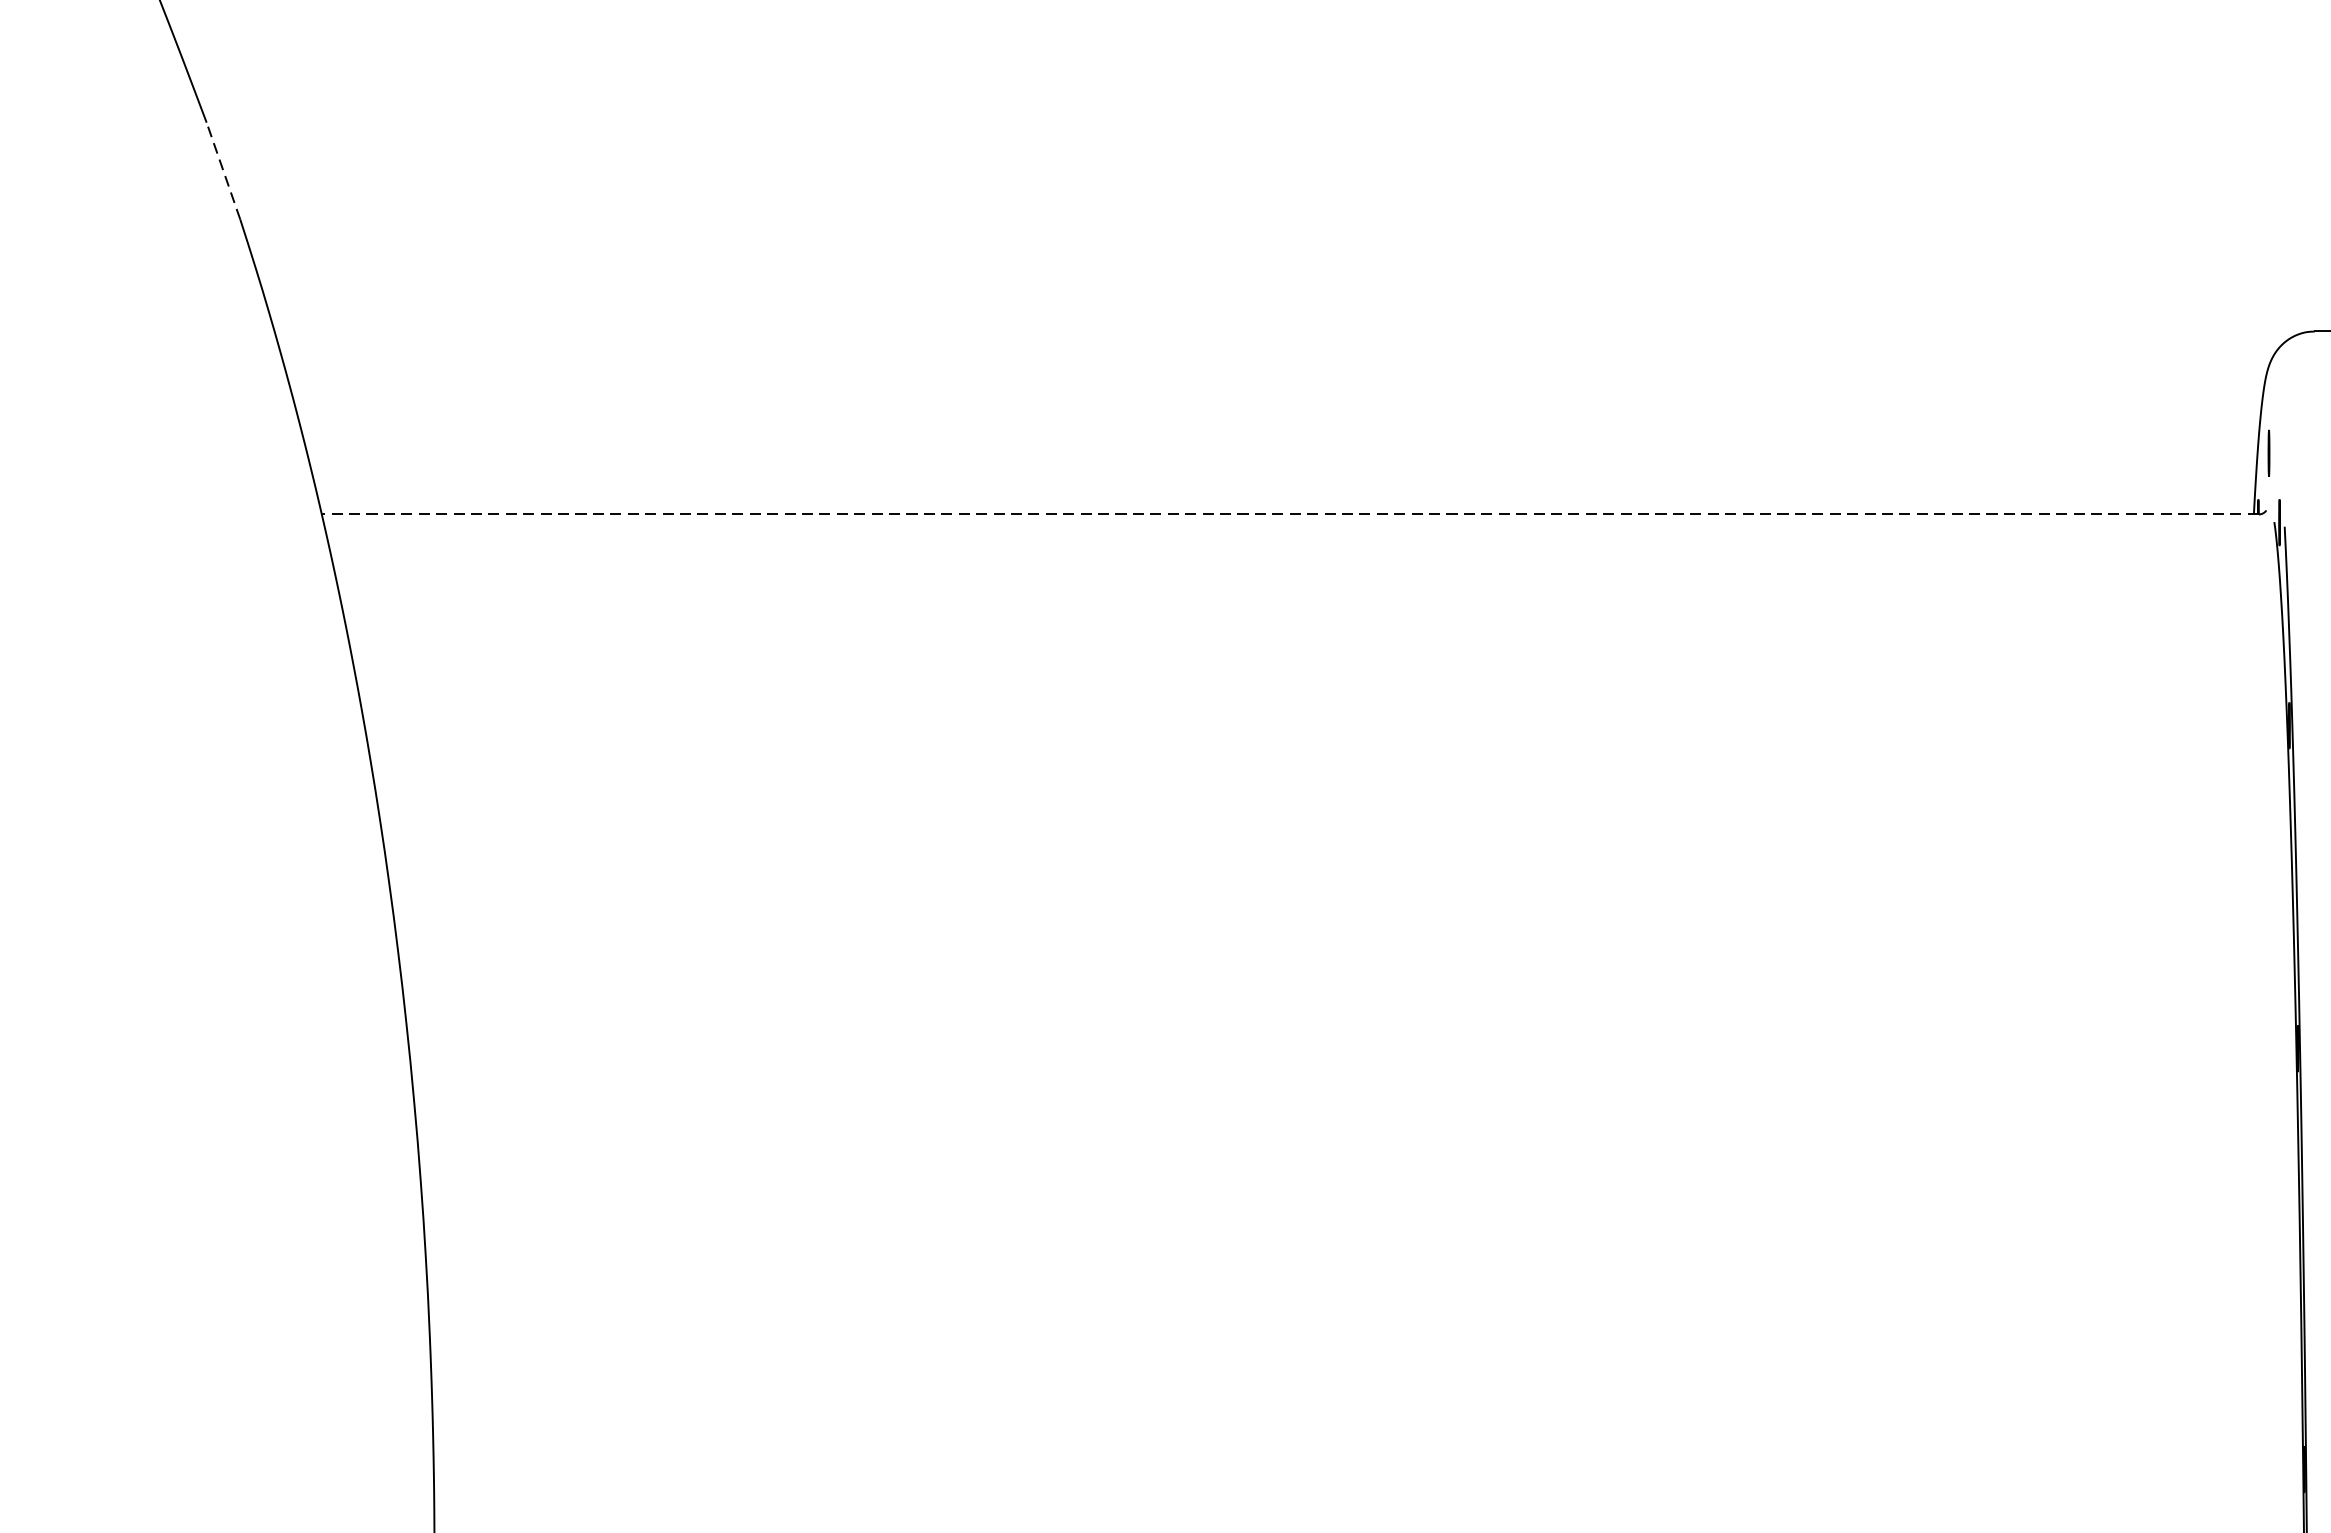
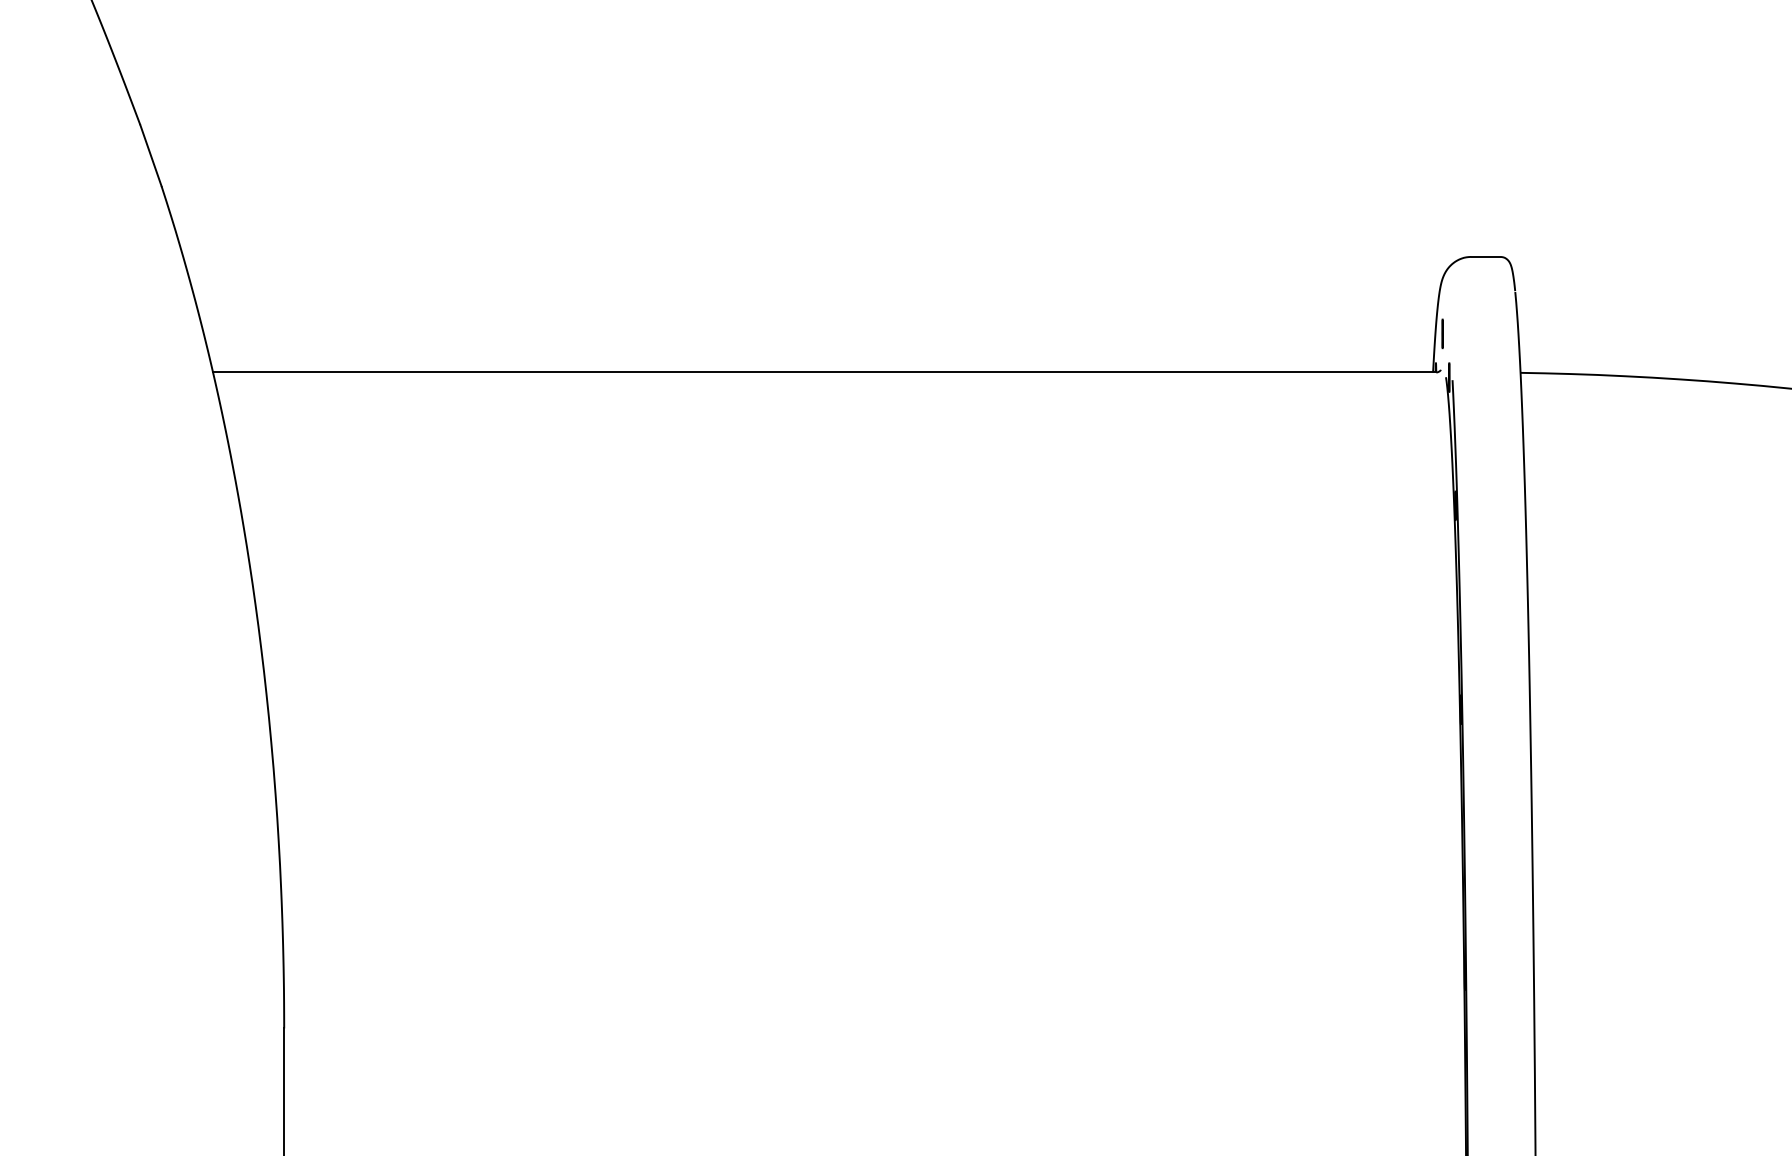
line: (222, 170) -> (150, 155), dashed -> solid
line: (1290, 514) -> (824, 372), dashed -> solid

